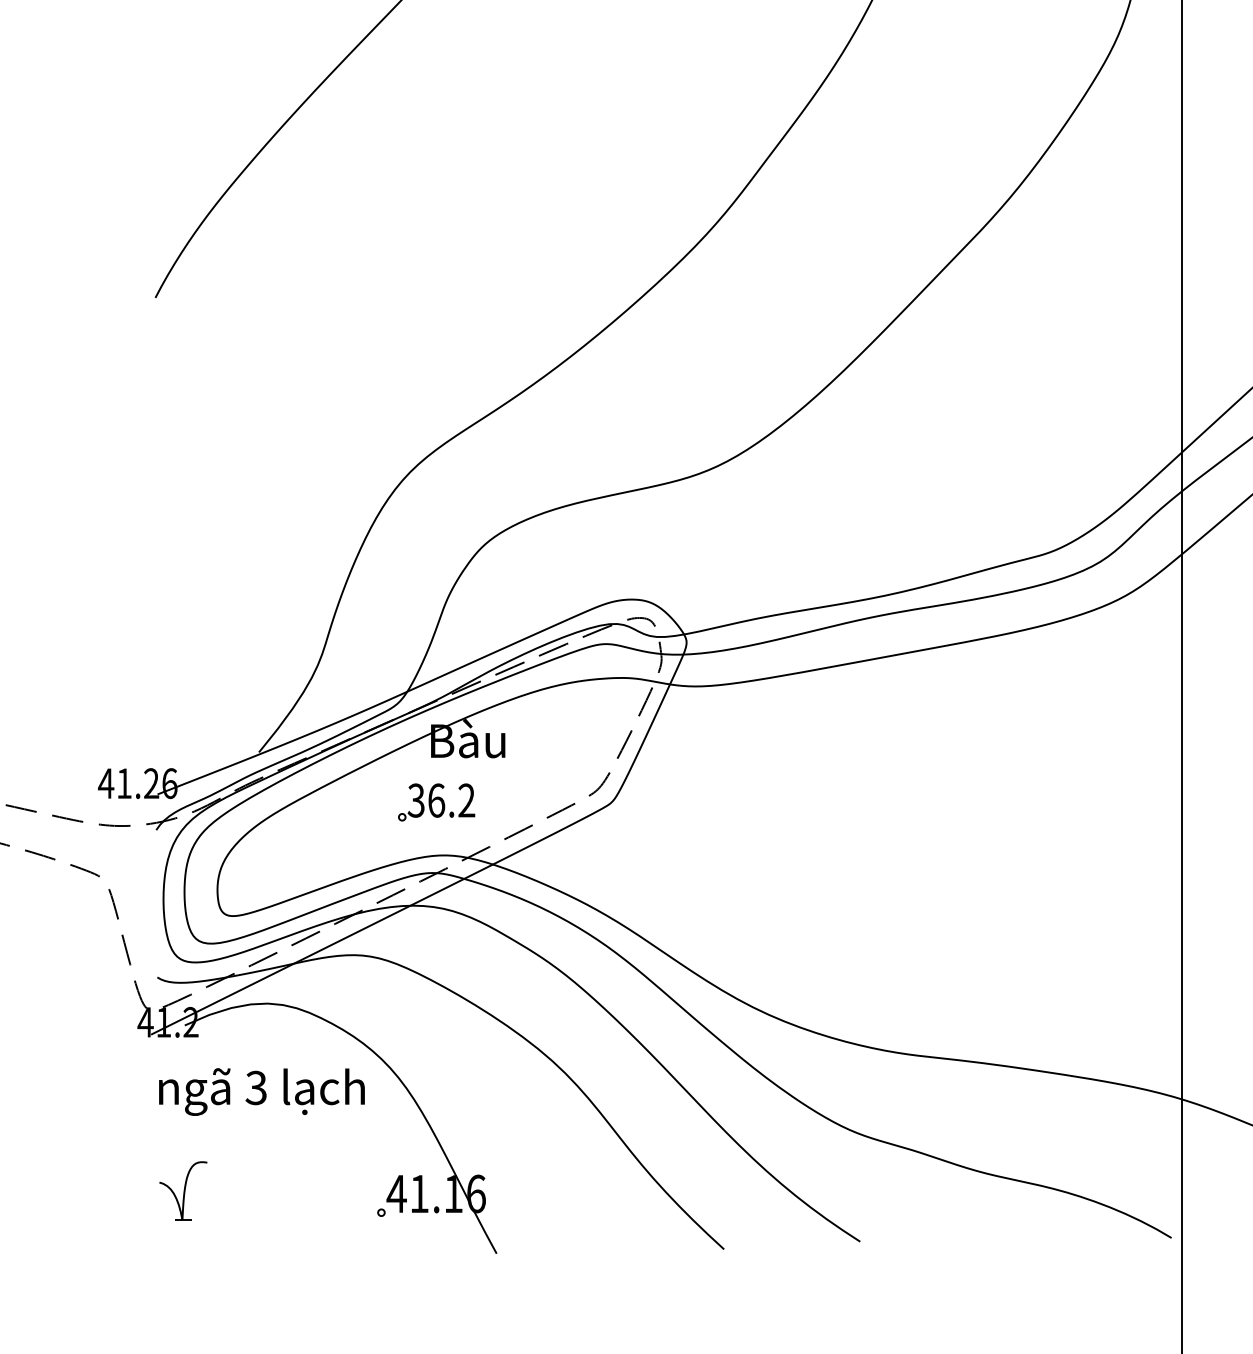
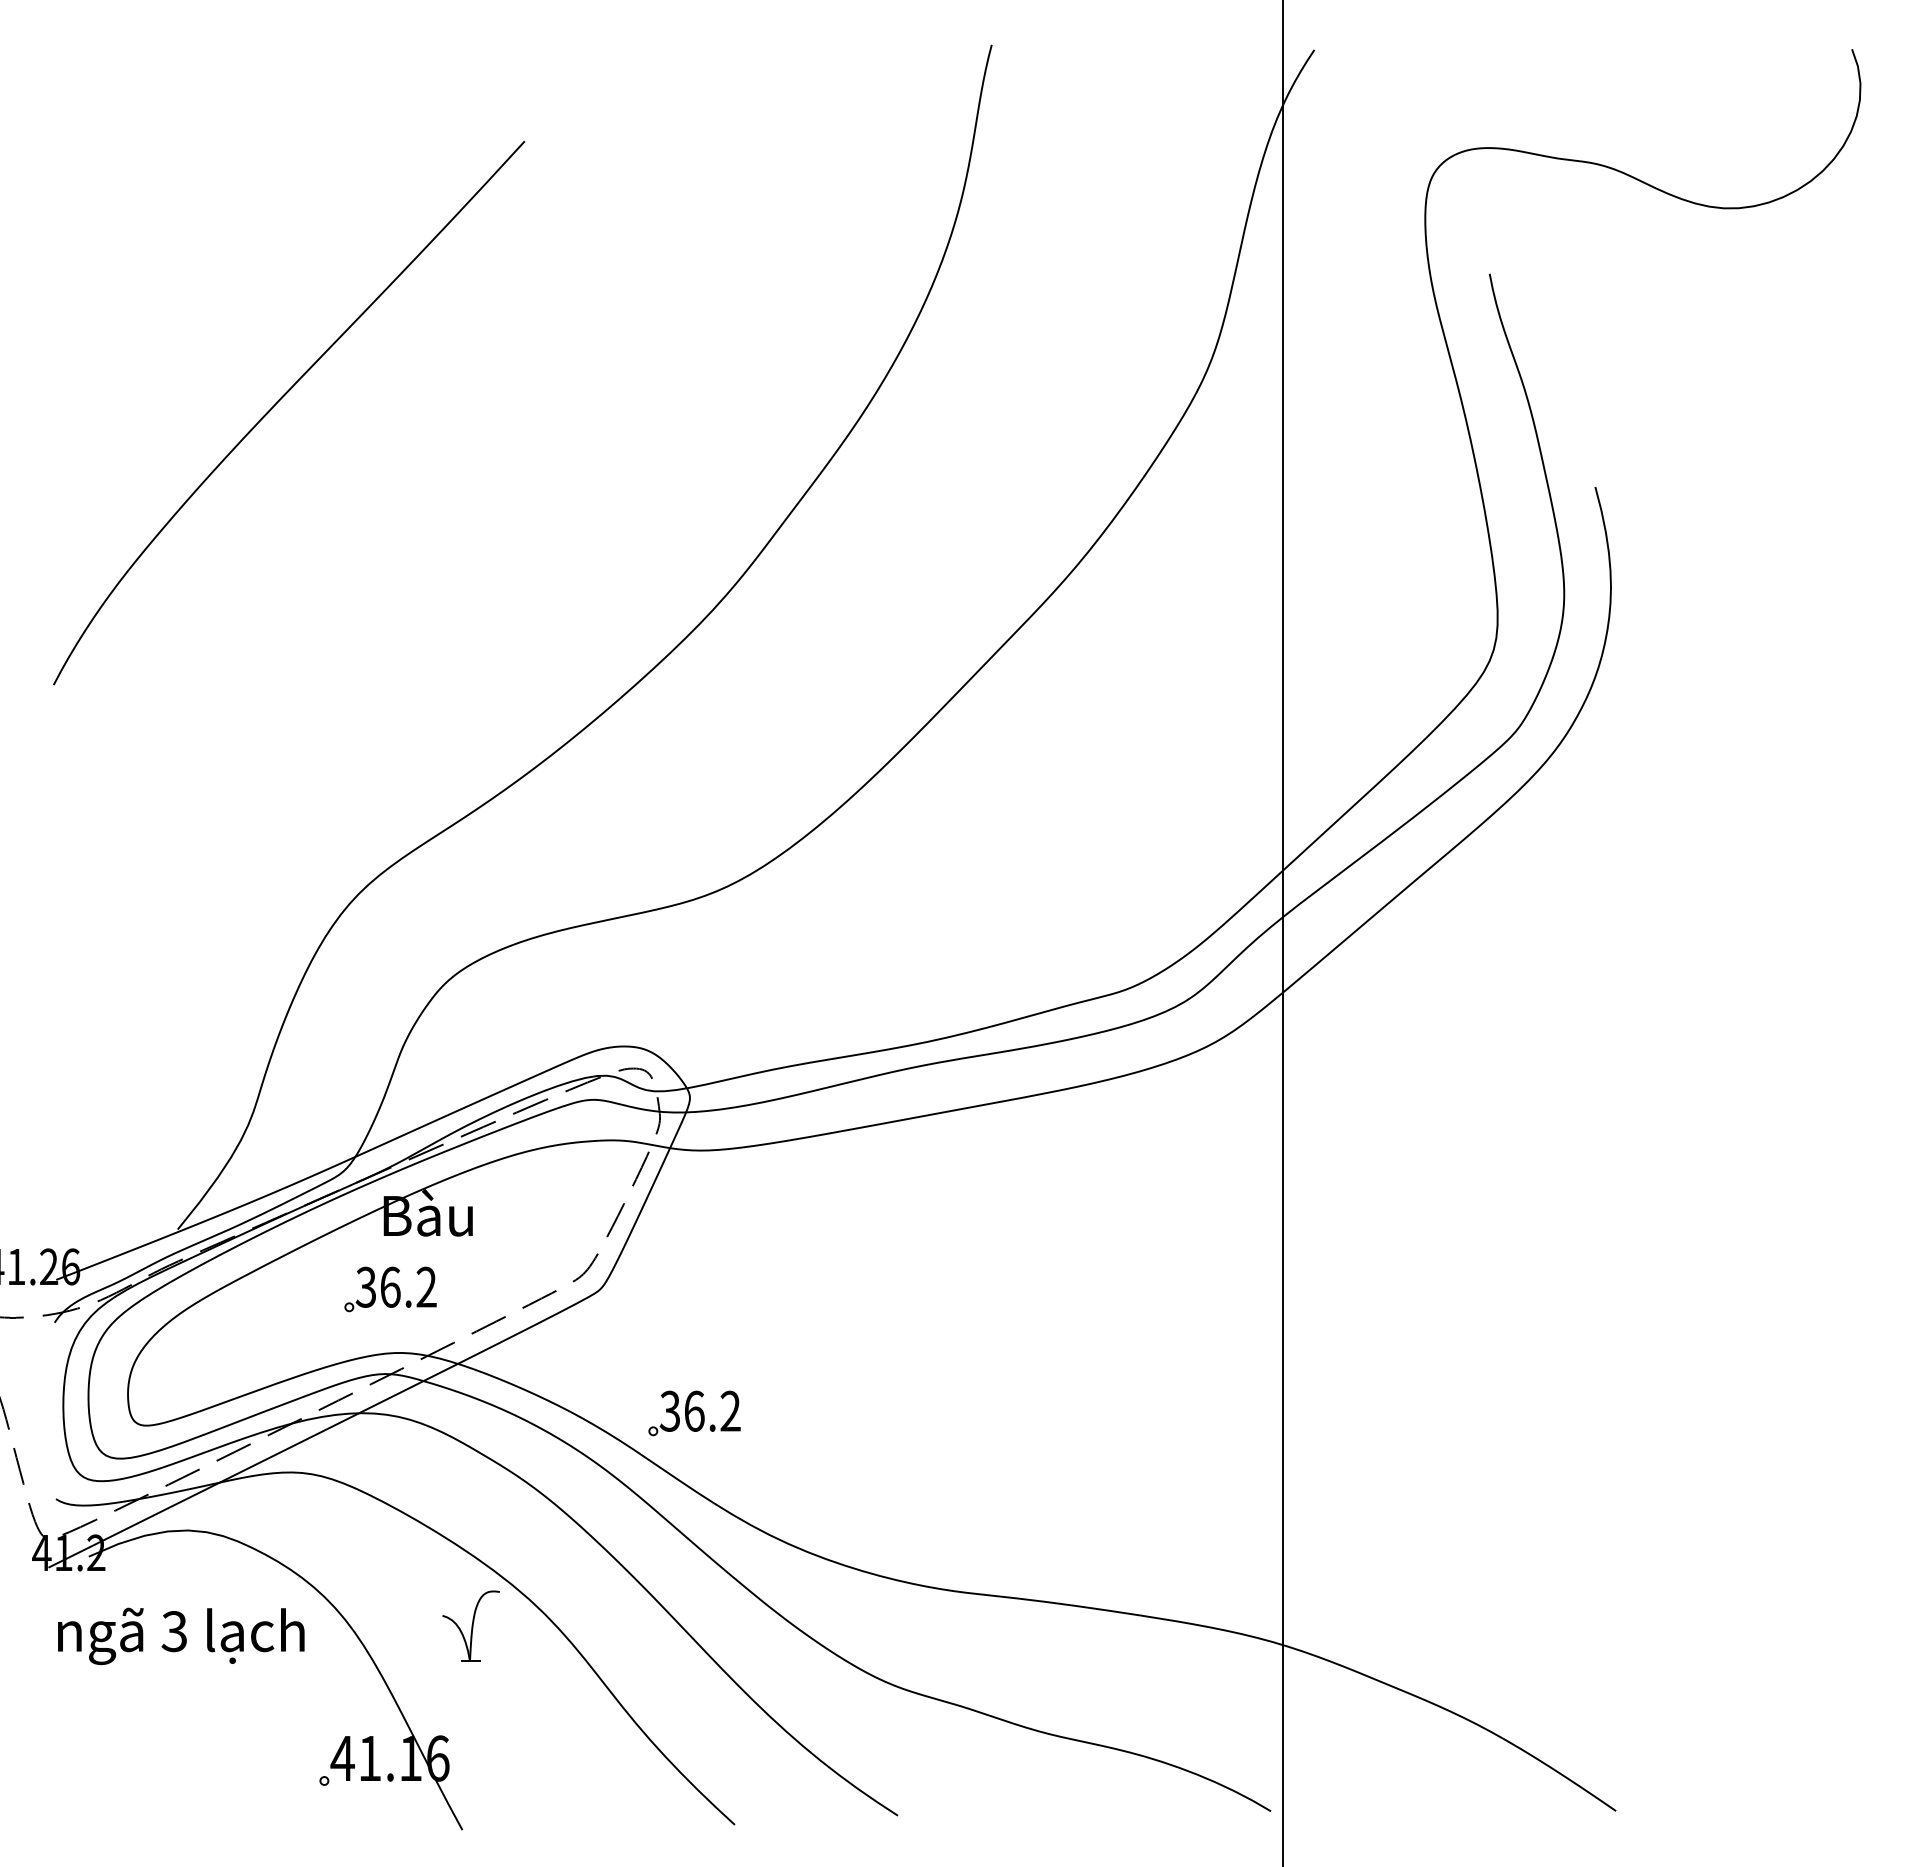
part: (690, 905) -> (694, 1413), added
part: (182, 1190) -> (470, 1625), moved

